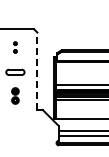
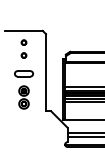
part: (15, 47) -> (24, 49), size x1.67
line: (37, 71) -> (46, 73), dashed -> solid
part: (15, 95) -> (24, 97), size x1.43

